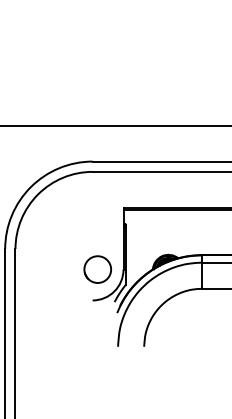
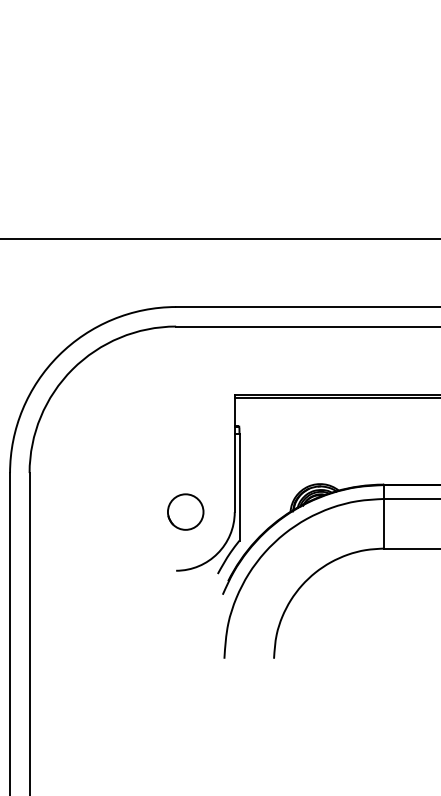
circle: (97, 269) -> (185, 511), size x0.7

